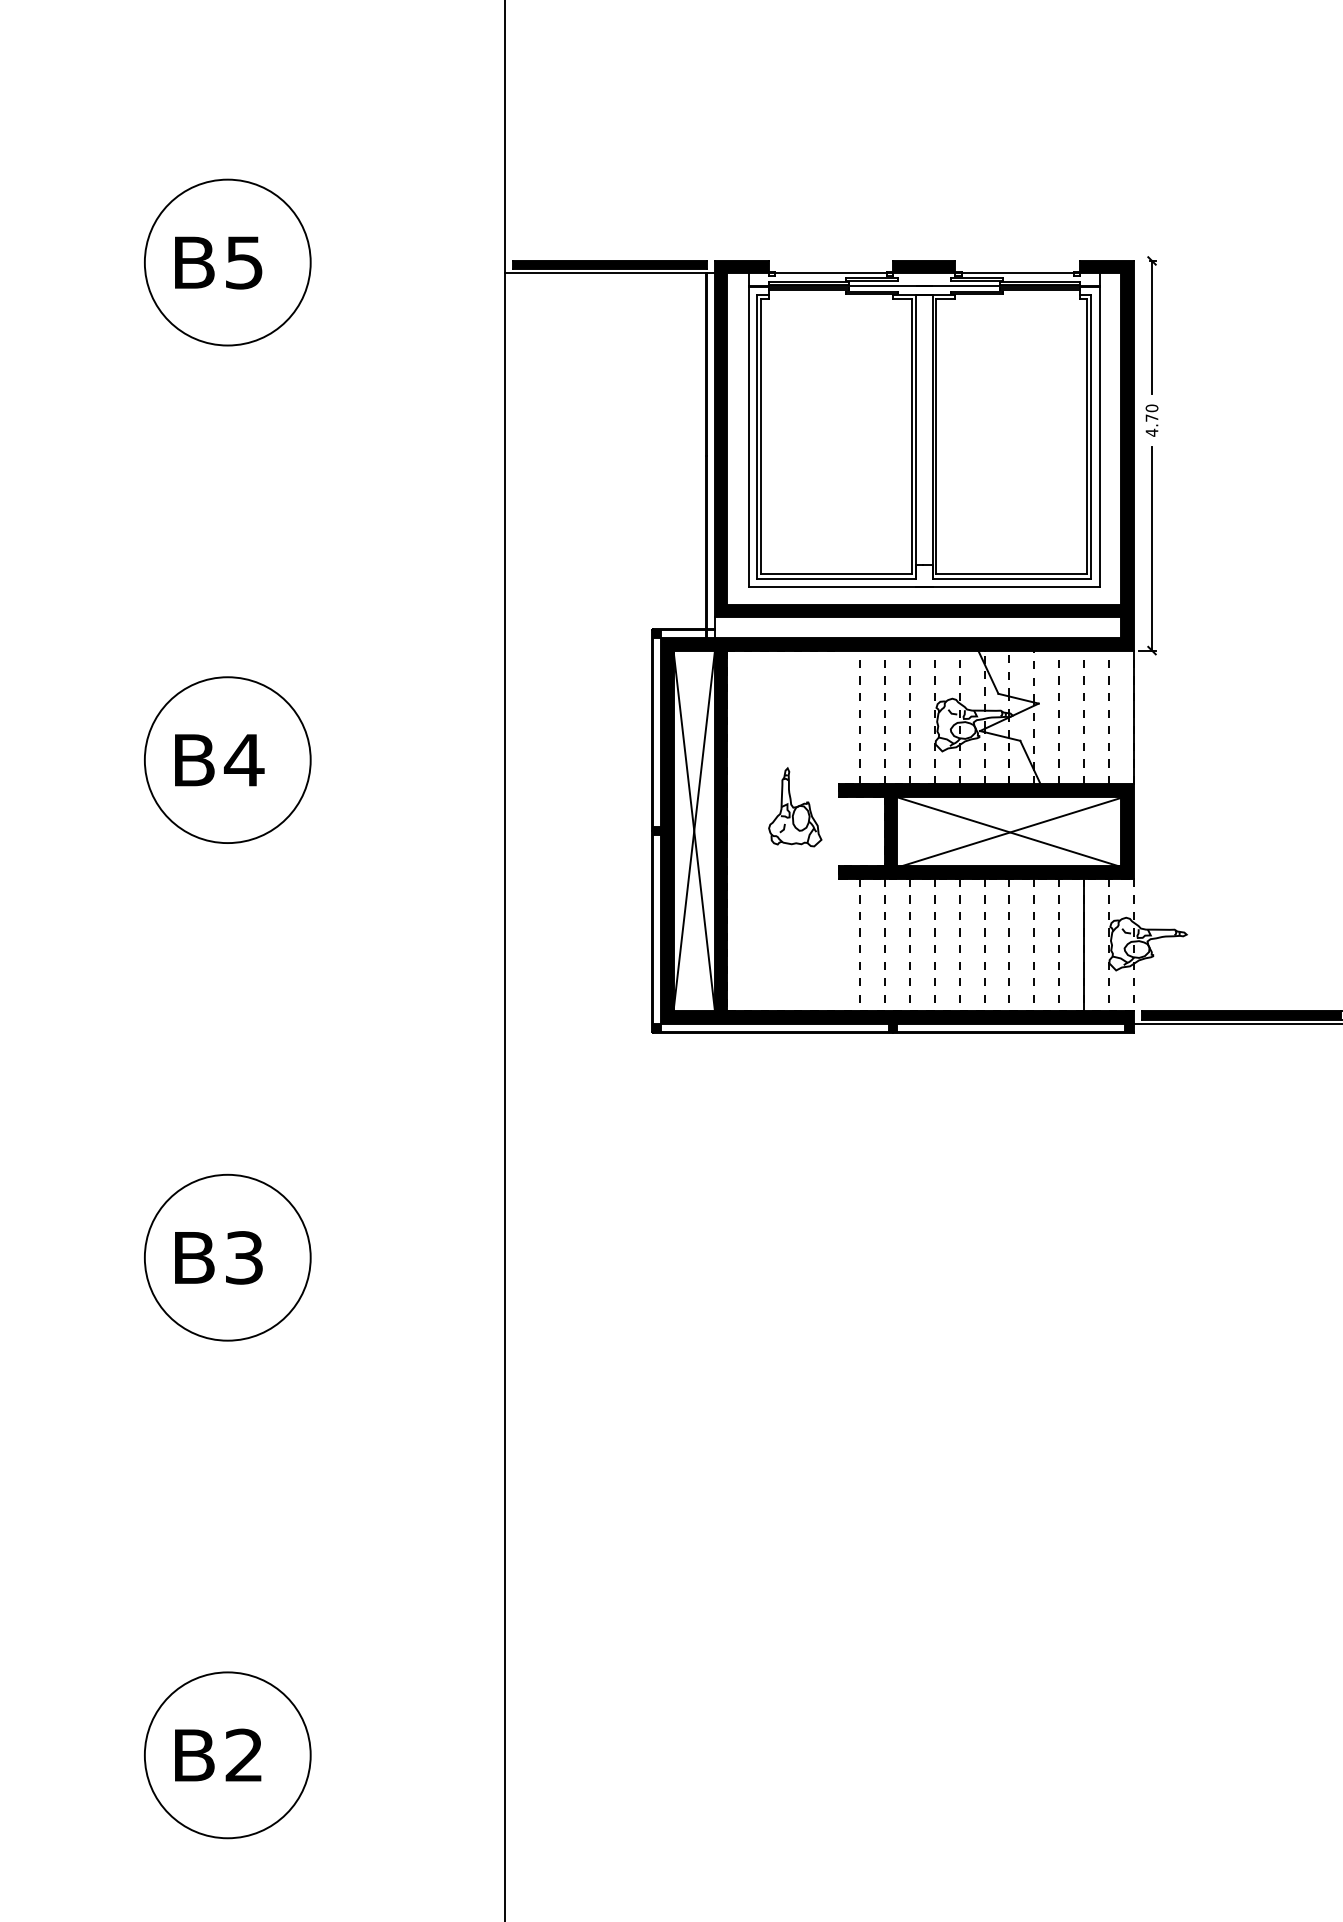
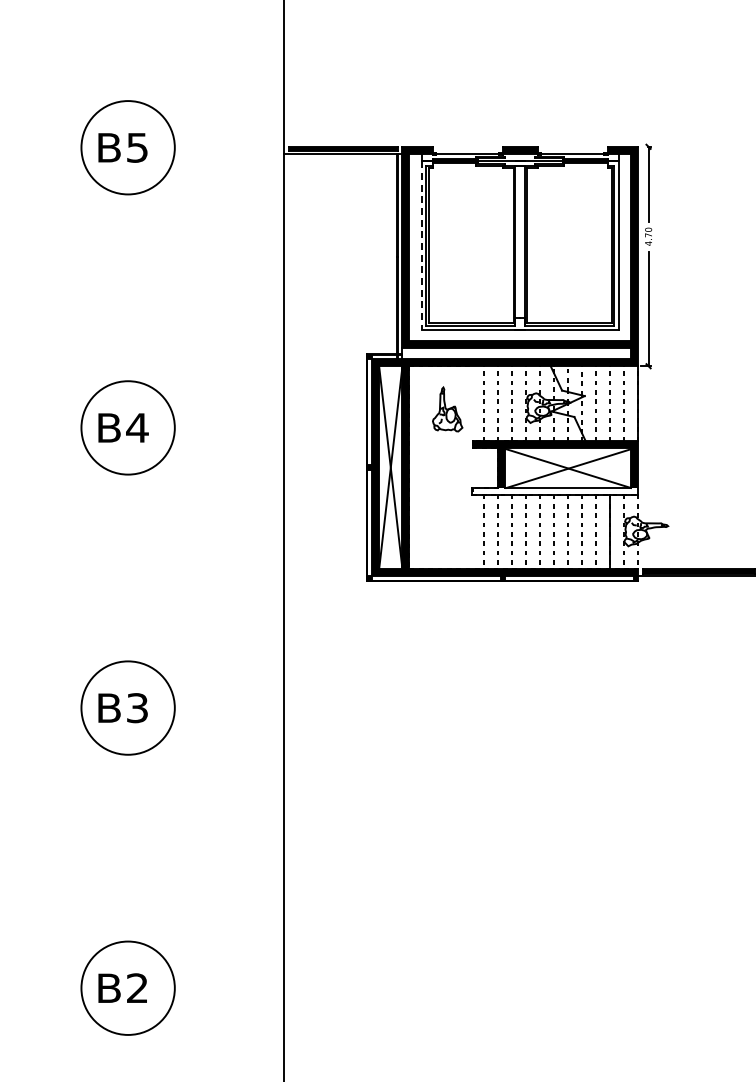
line: (748, 436) -> (421, 245), solid -> dashed
part: (794, 807) -> (447, 409), moved
fill: (986, 871) -> (555, 490), removed

